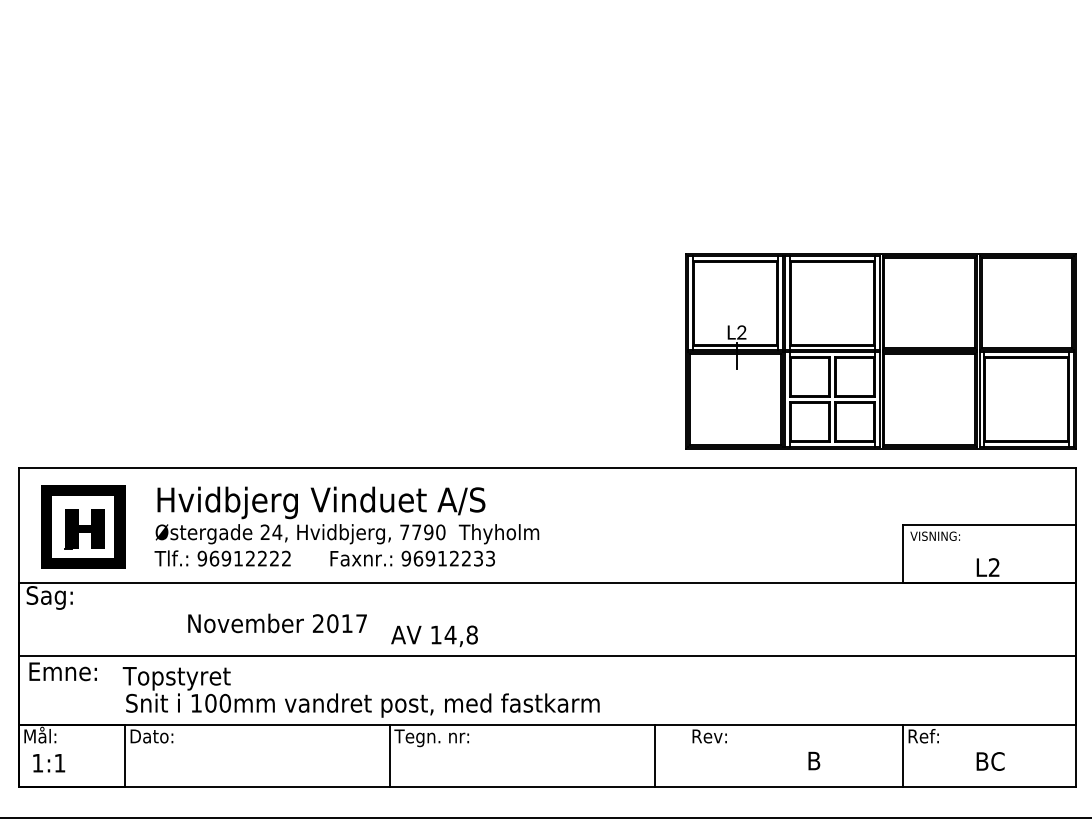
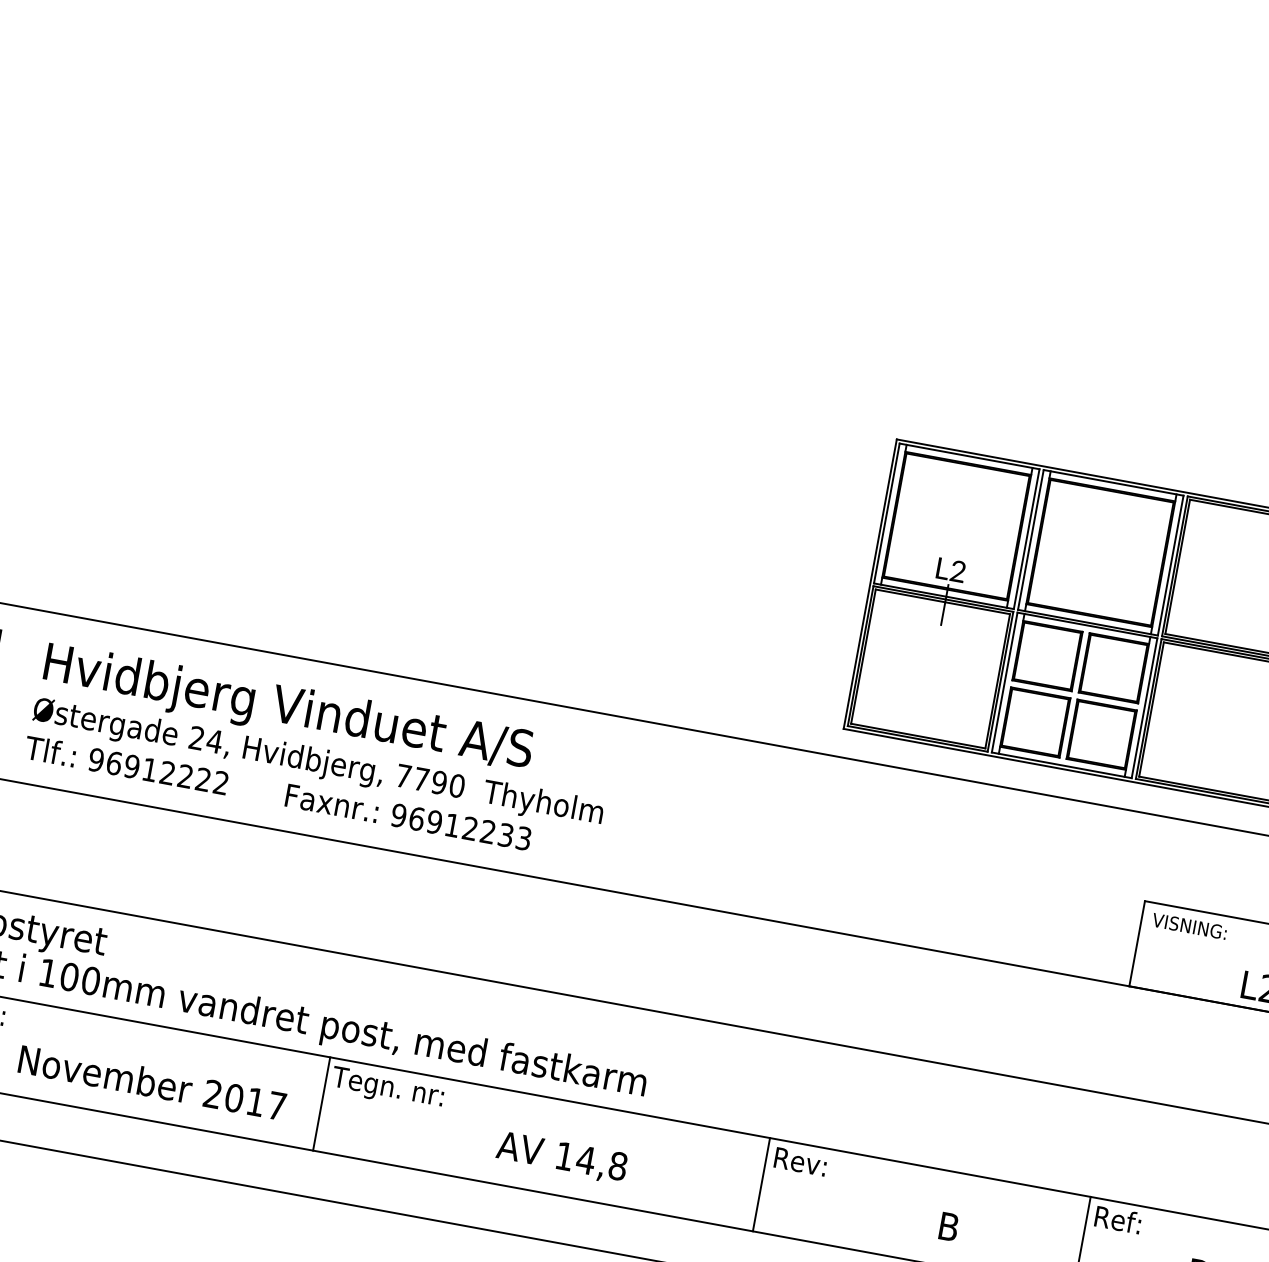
text: (277, 623) -> (152, 1082), moved
text: (434, 636) -> (561, 1158), moved
line: (654, 755) -> (760, 1183), moved

